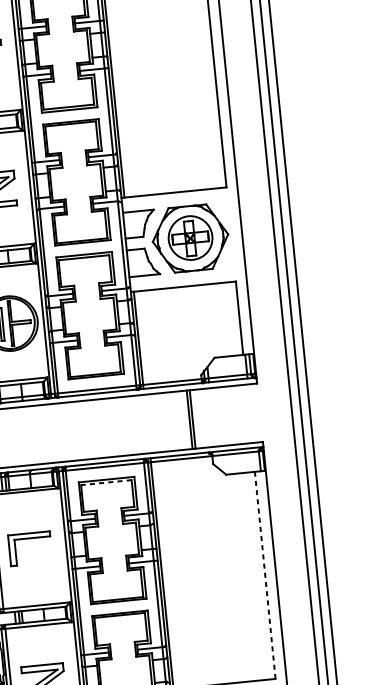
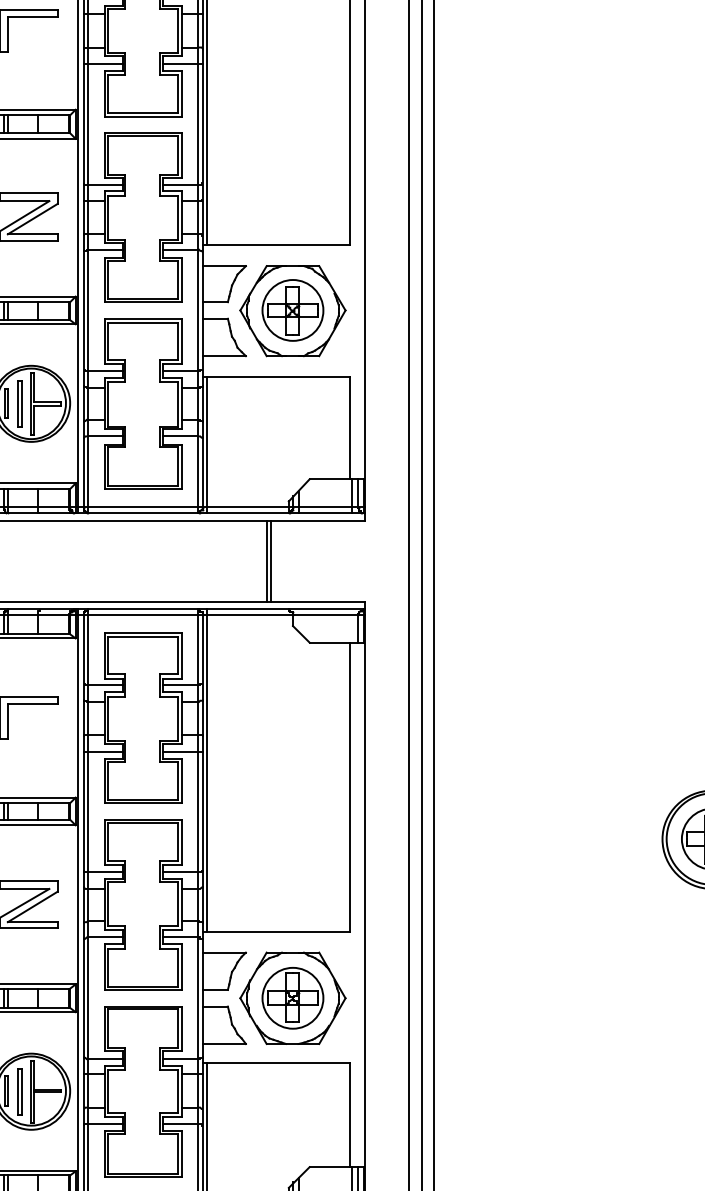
line: (106, 482) -> (142, 637), dashed -> solid
line: (265, 575) -> (349, 787), dashed -> solid

